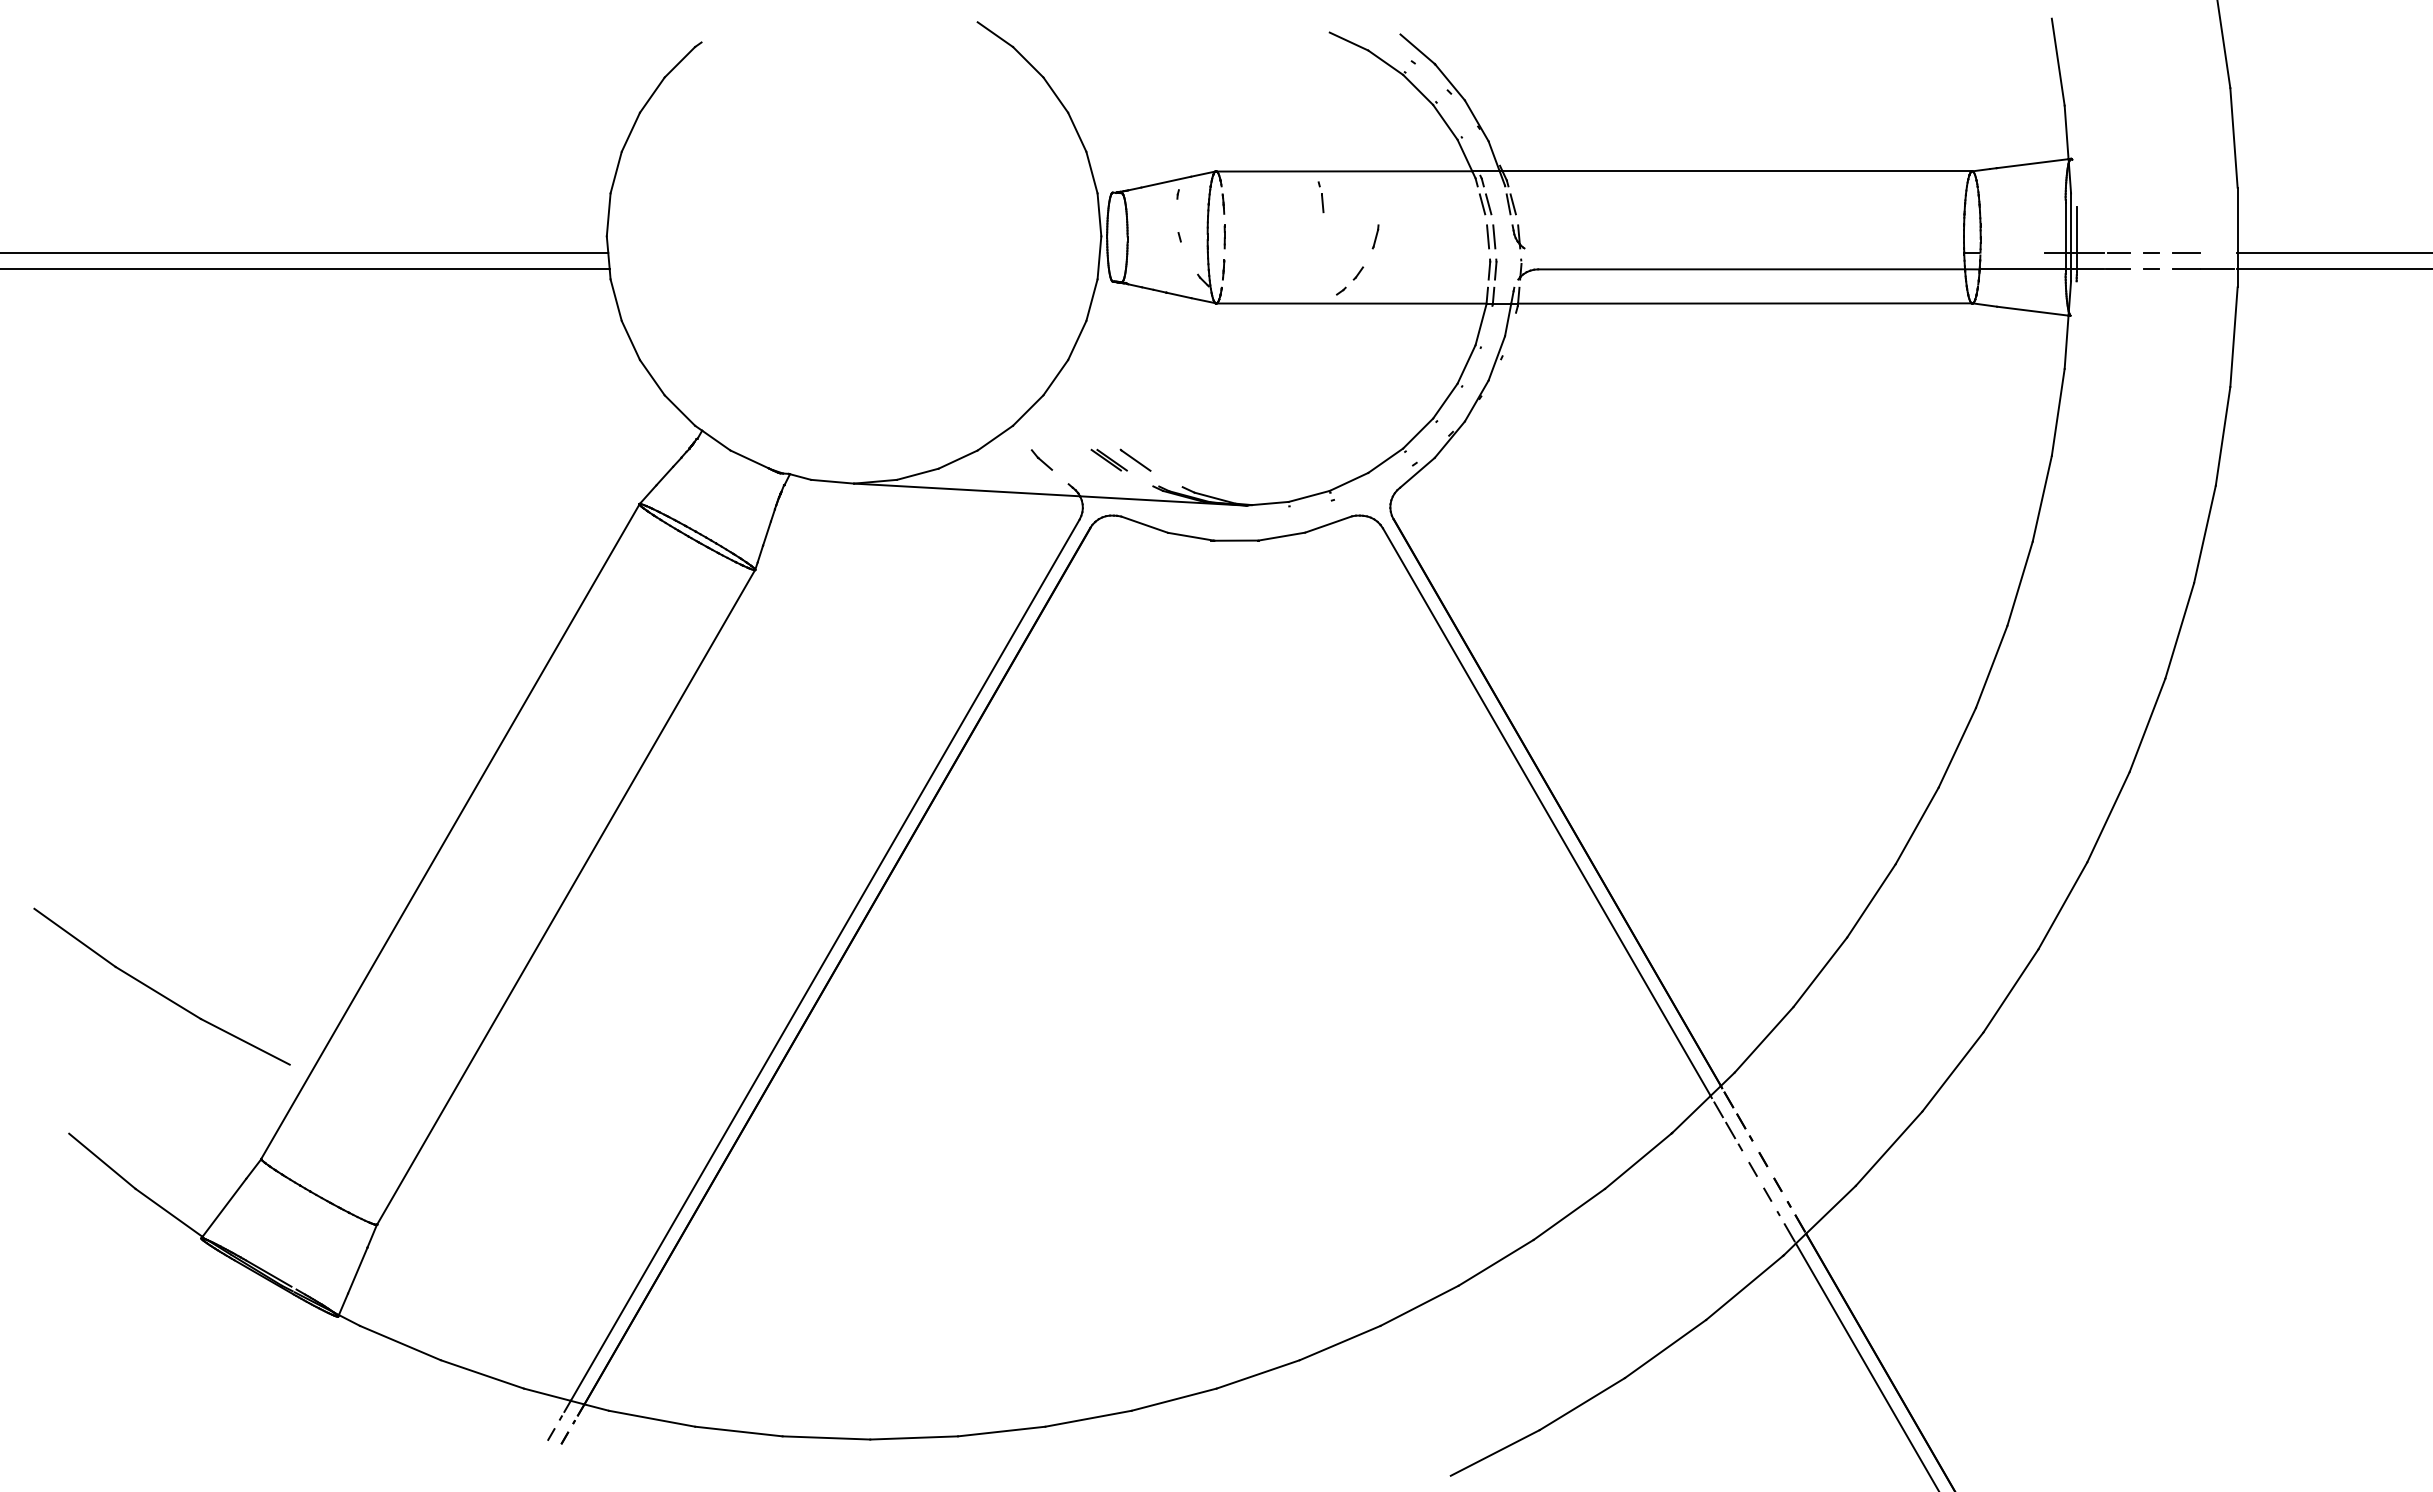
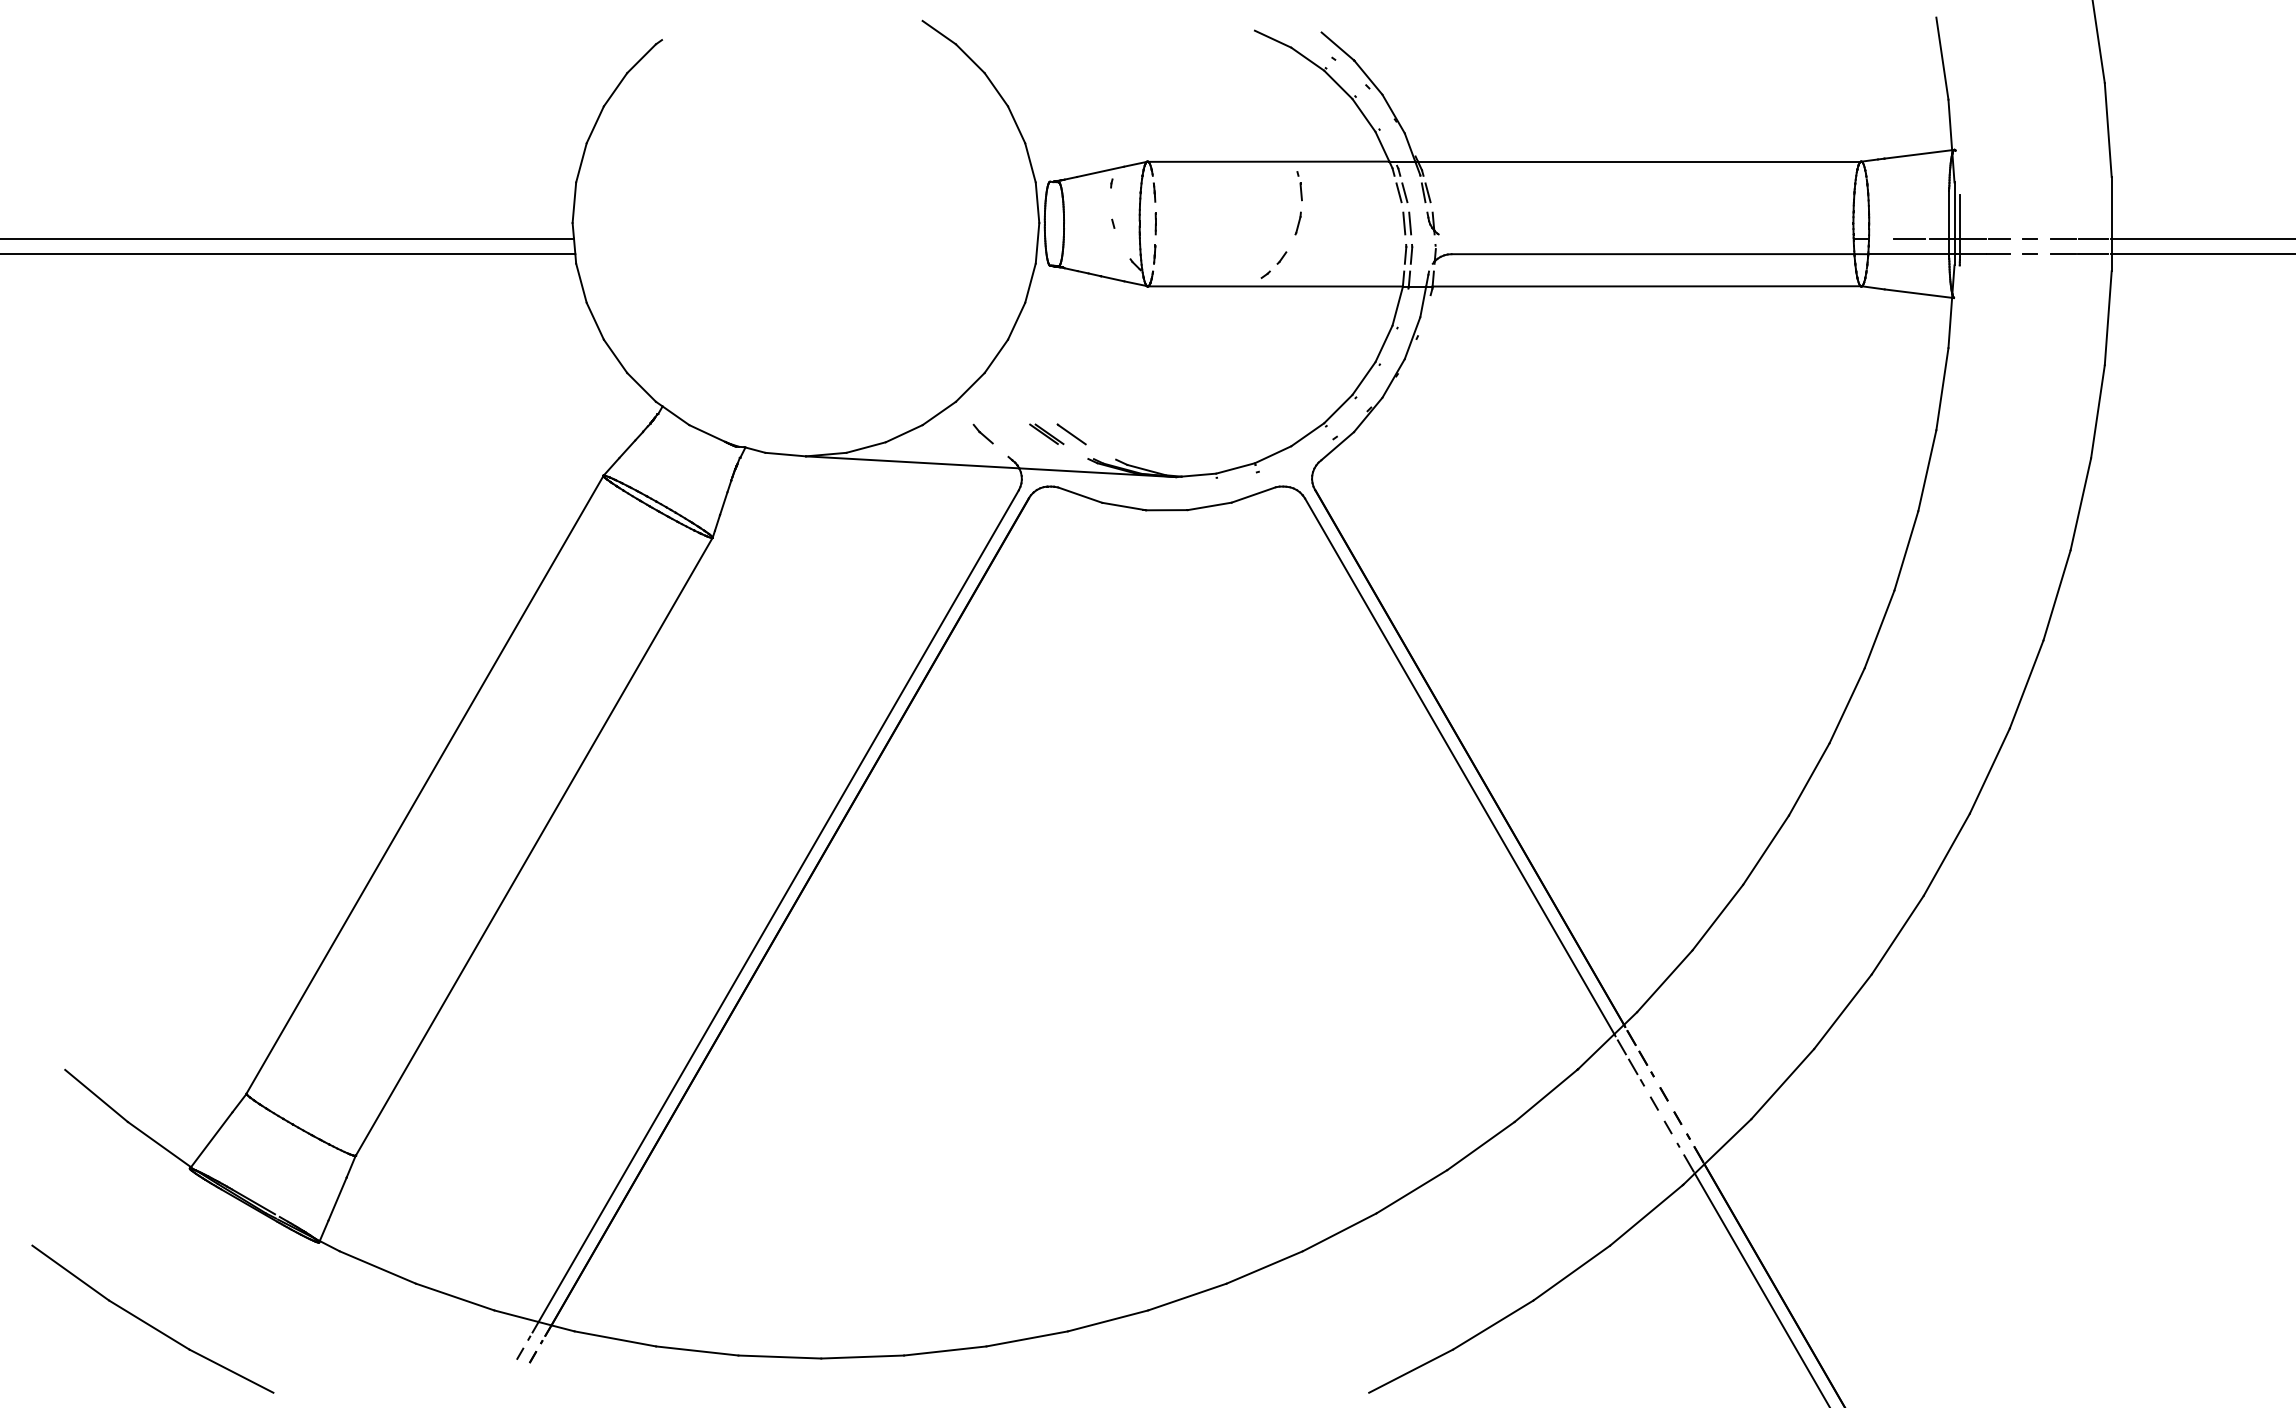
part: (1320, 197) -> (1299, 186), moved
line: (2023, 252) -> (1909, 238), added
line: (2218, 252) -> (2093, 238), added
part: (159, 992) -> (150, 1324), moved

